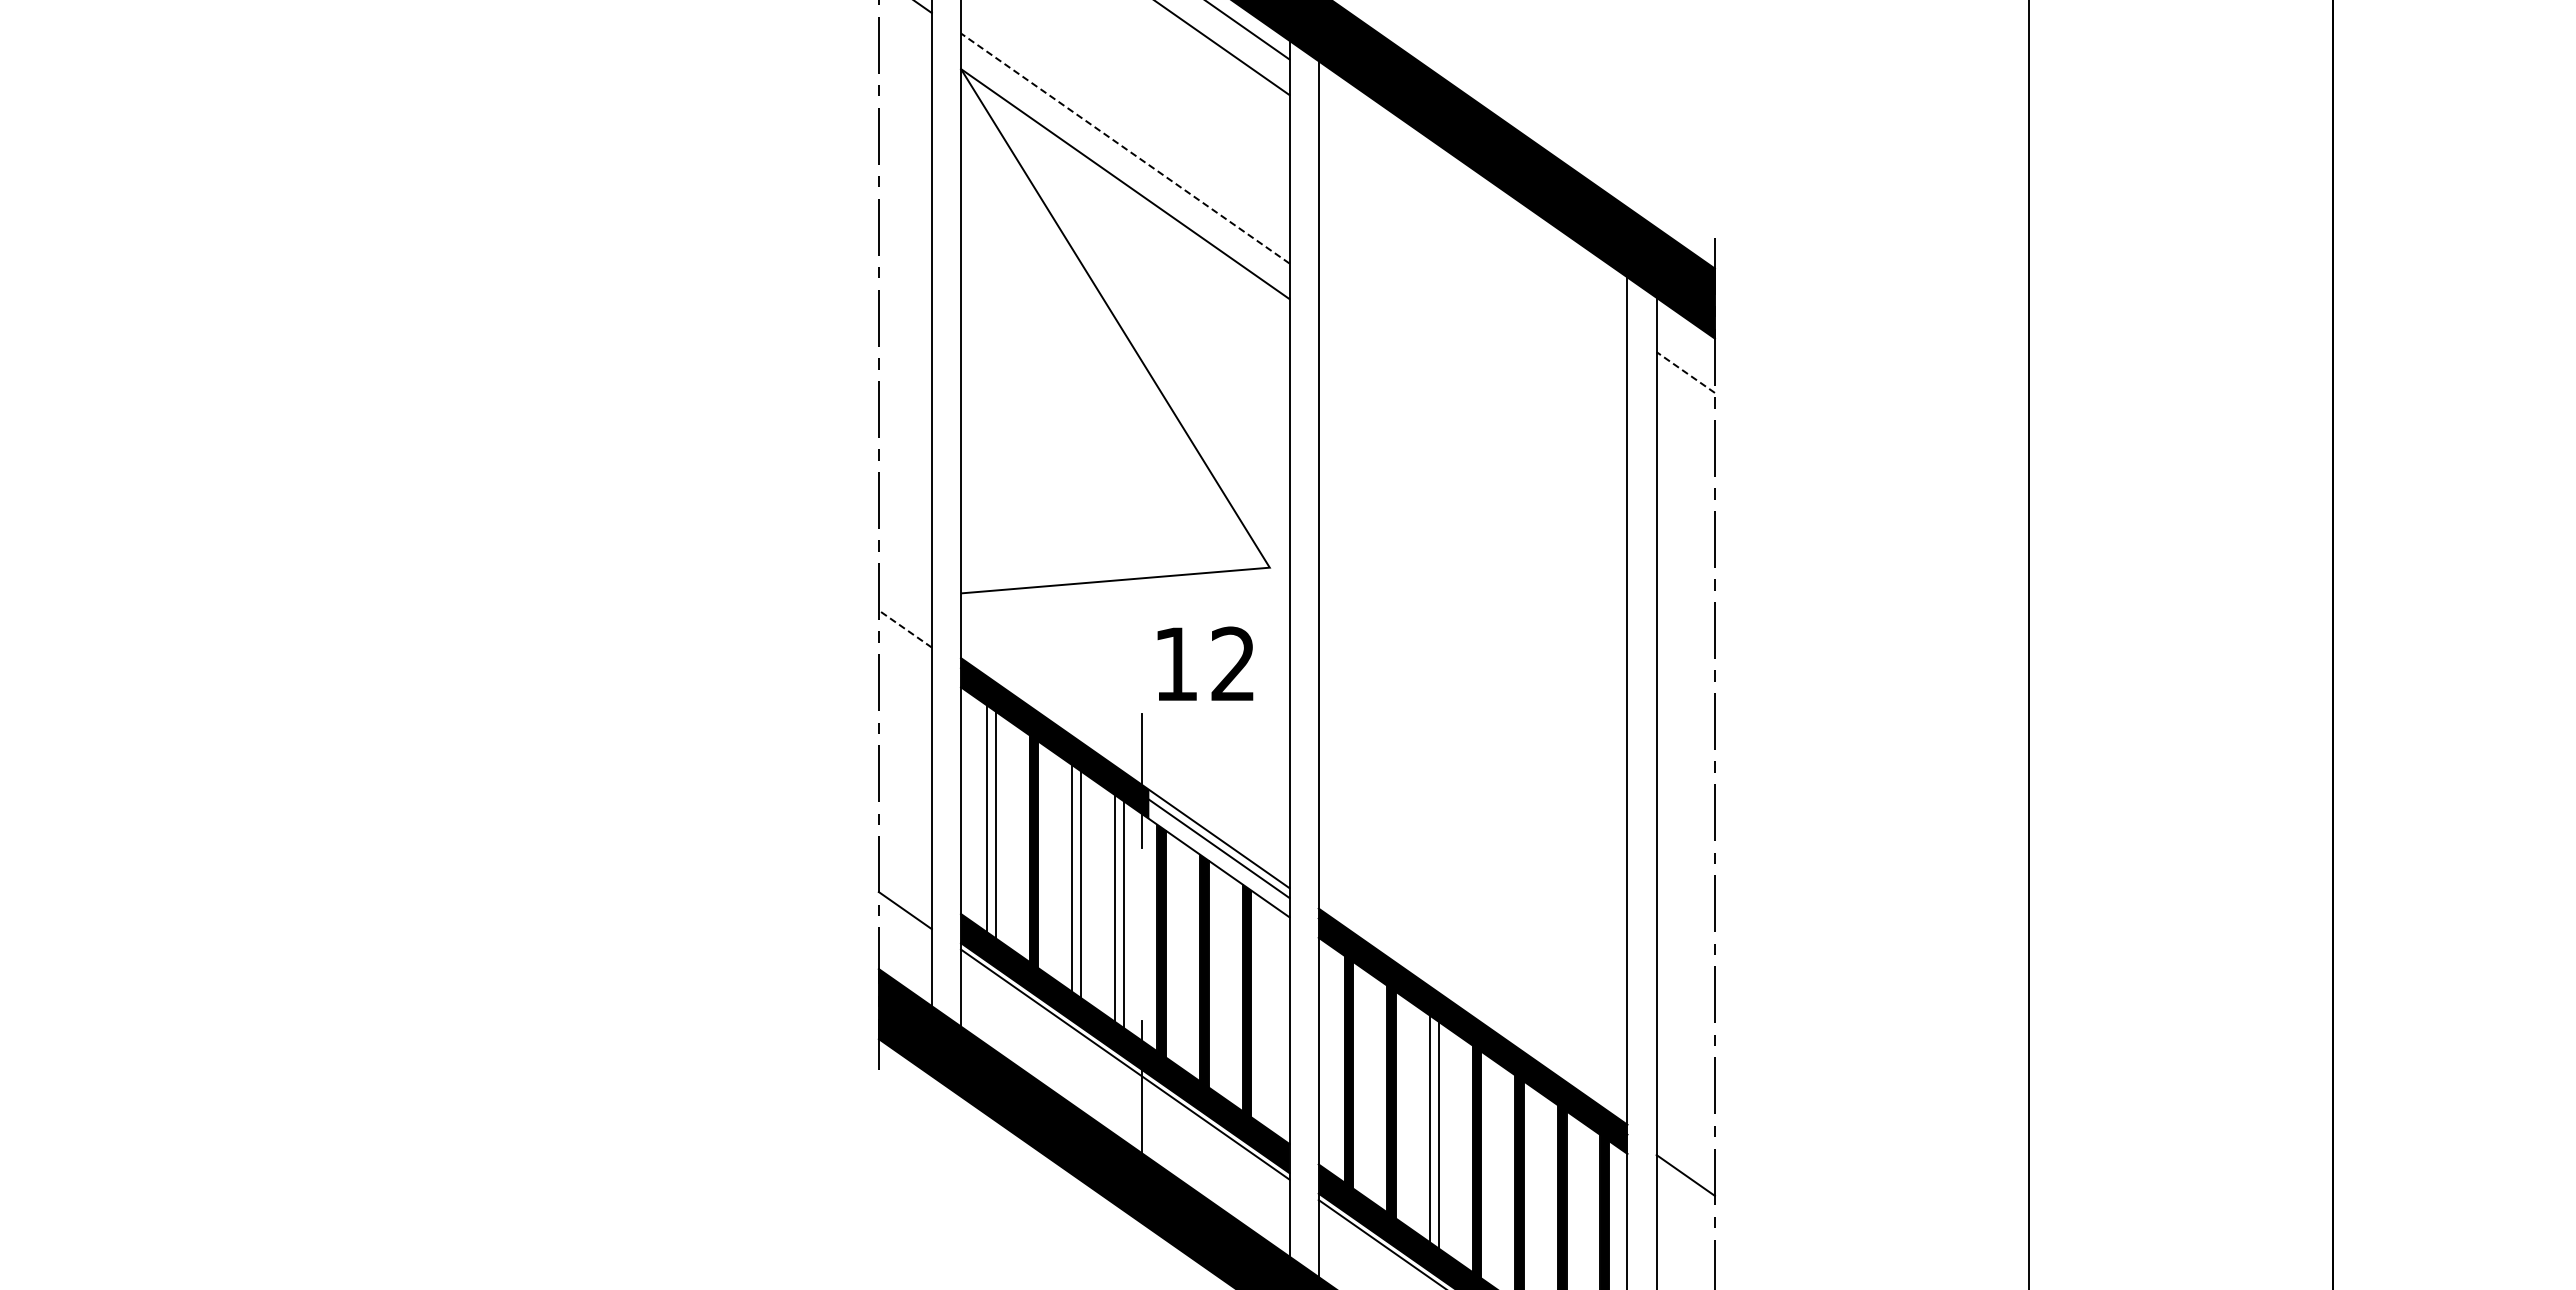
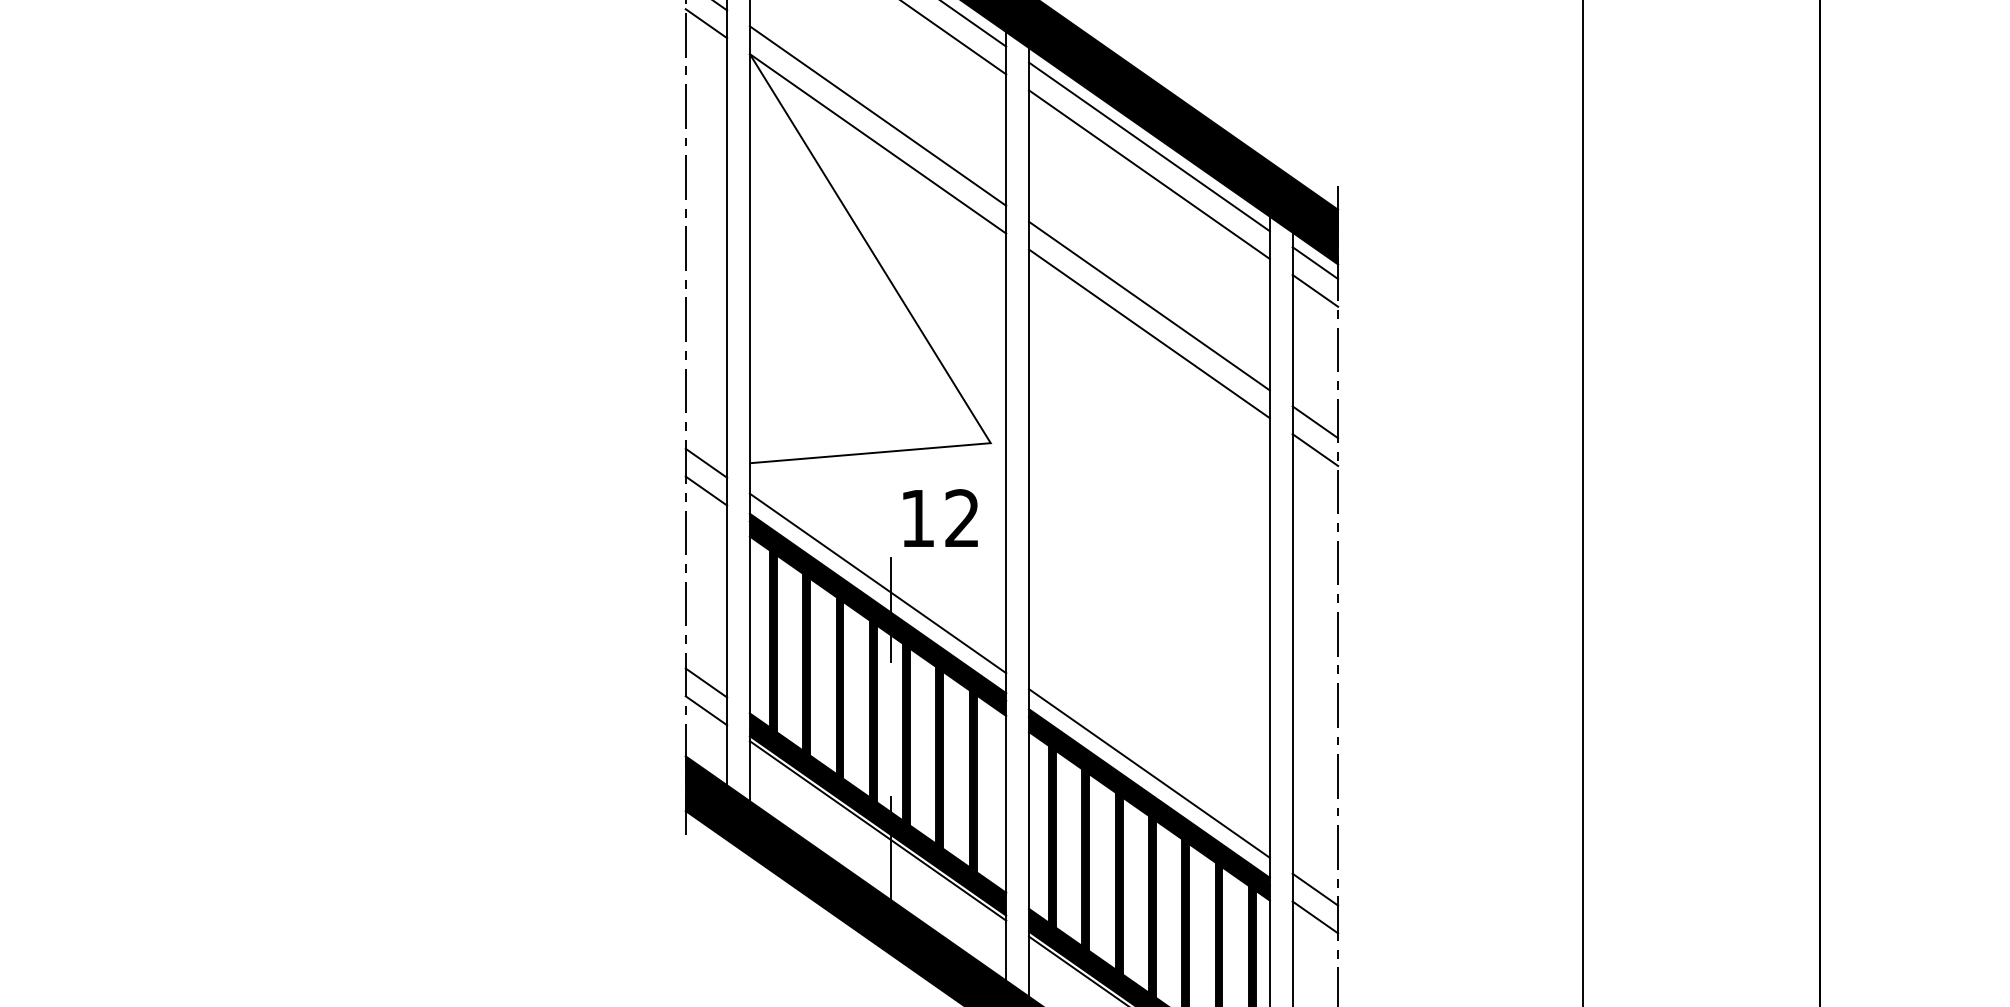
line: (904, 29) -> (705, 23), added
line: (1125, 148) -> (878, 116), dashed -> solid
line: (1472, 187) -> (1148, 146), added
line: (1472, 223) -> (1148, 174), added
line: (1685, 336) -> (1315, 262), added
line: (1685, 372) -> (1315, 290), dashed -> solid
line: (1472, 391) -> (1148, 305), added
line: (1472, 427) -> (1148, 333), added
line: (1685, 540) -> (1315, 421), added
line: (1685, 576) -> (1315, 450), added
line: (904, 593) -> (705, 463), added
line: (904, 628) -> (705, 490), dashed -> solid
line: (1125, 747) -> (878, 583), added
fill: (990, 821) -> (772, 641), added
fill: (1210, 847) -> (944, 661), added
line: (904, 874) -> (705, 682), added
fill: (1076, 881) -> (839, 688), added
fill: (1118, 910) -> (872, 710), added
line: (1472, 990) -> (1148, 773), added
fill: (1433, 1131) -> (1118, 883), added
line: (1685, 1139) -> (1315, 889), added

